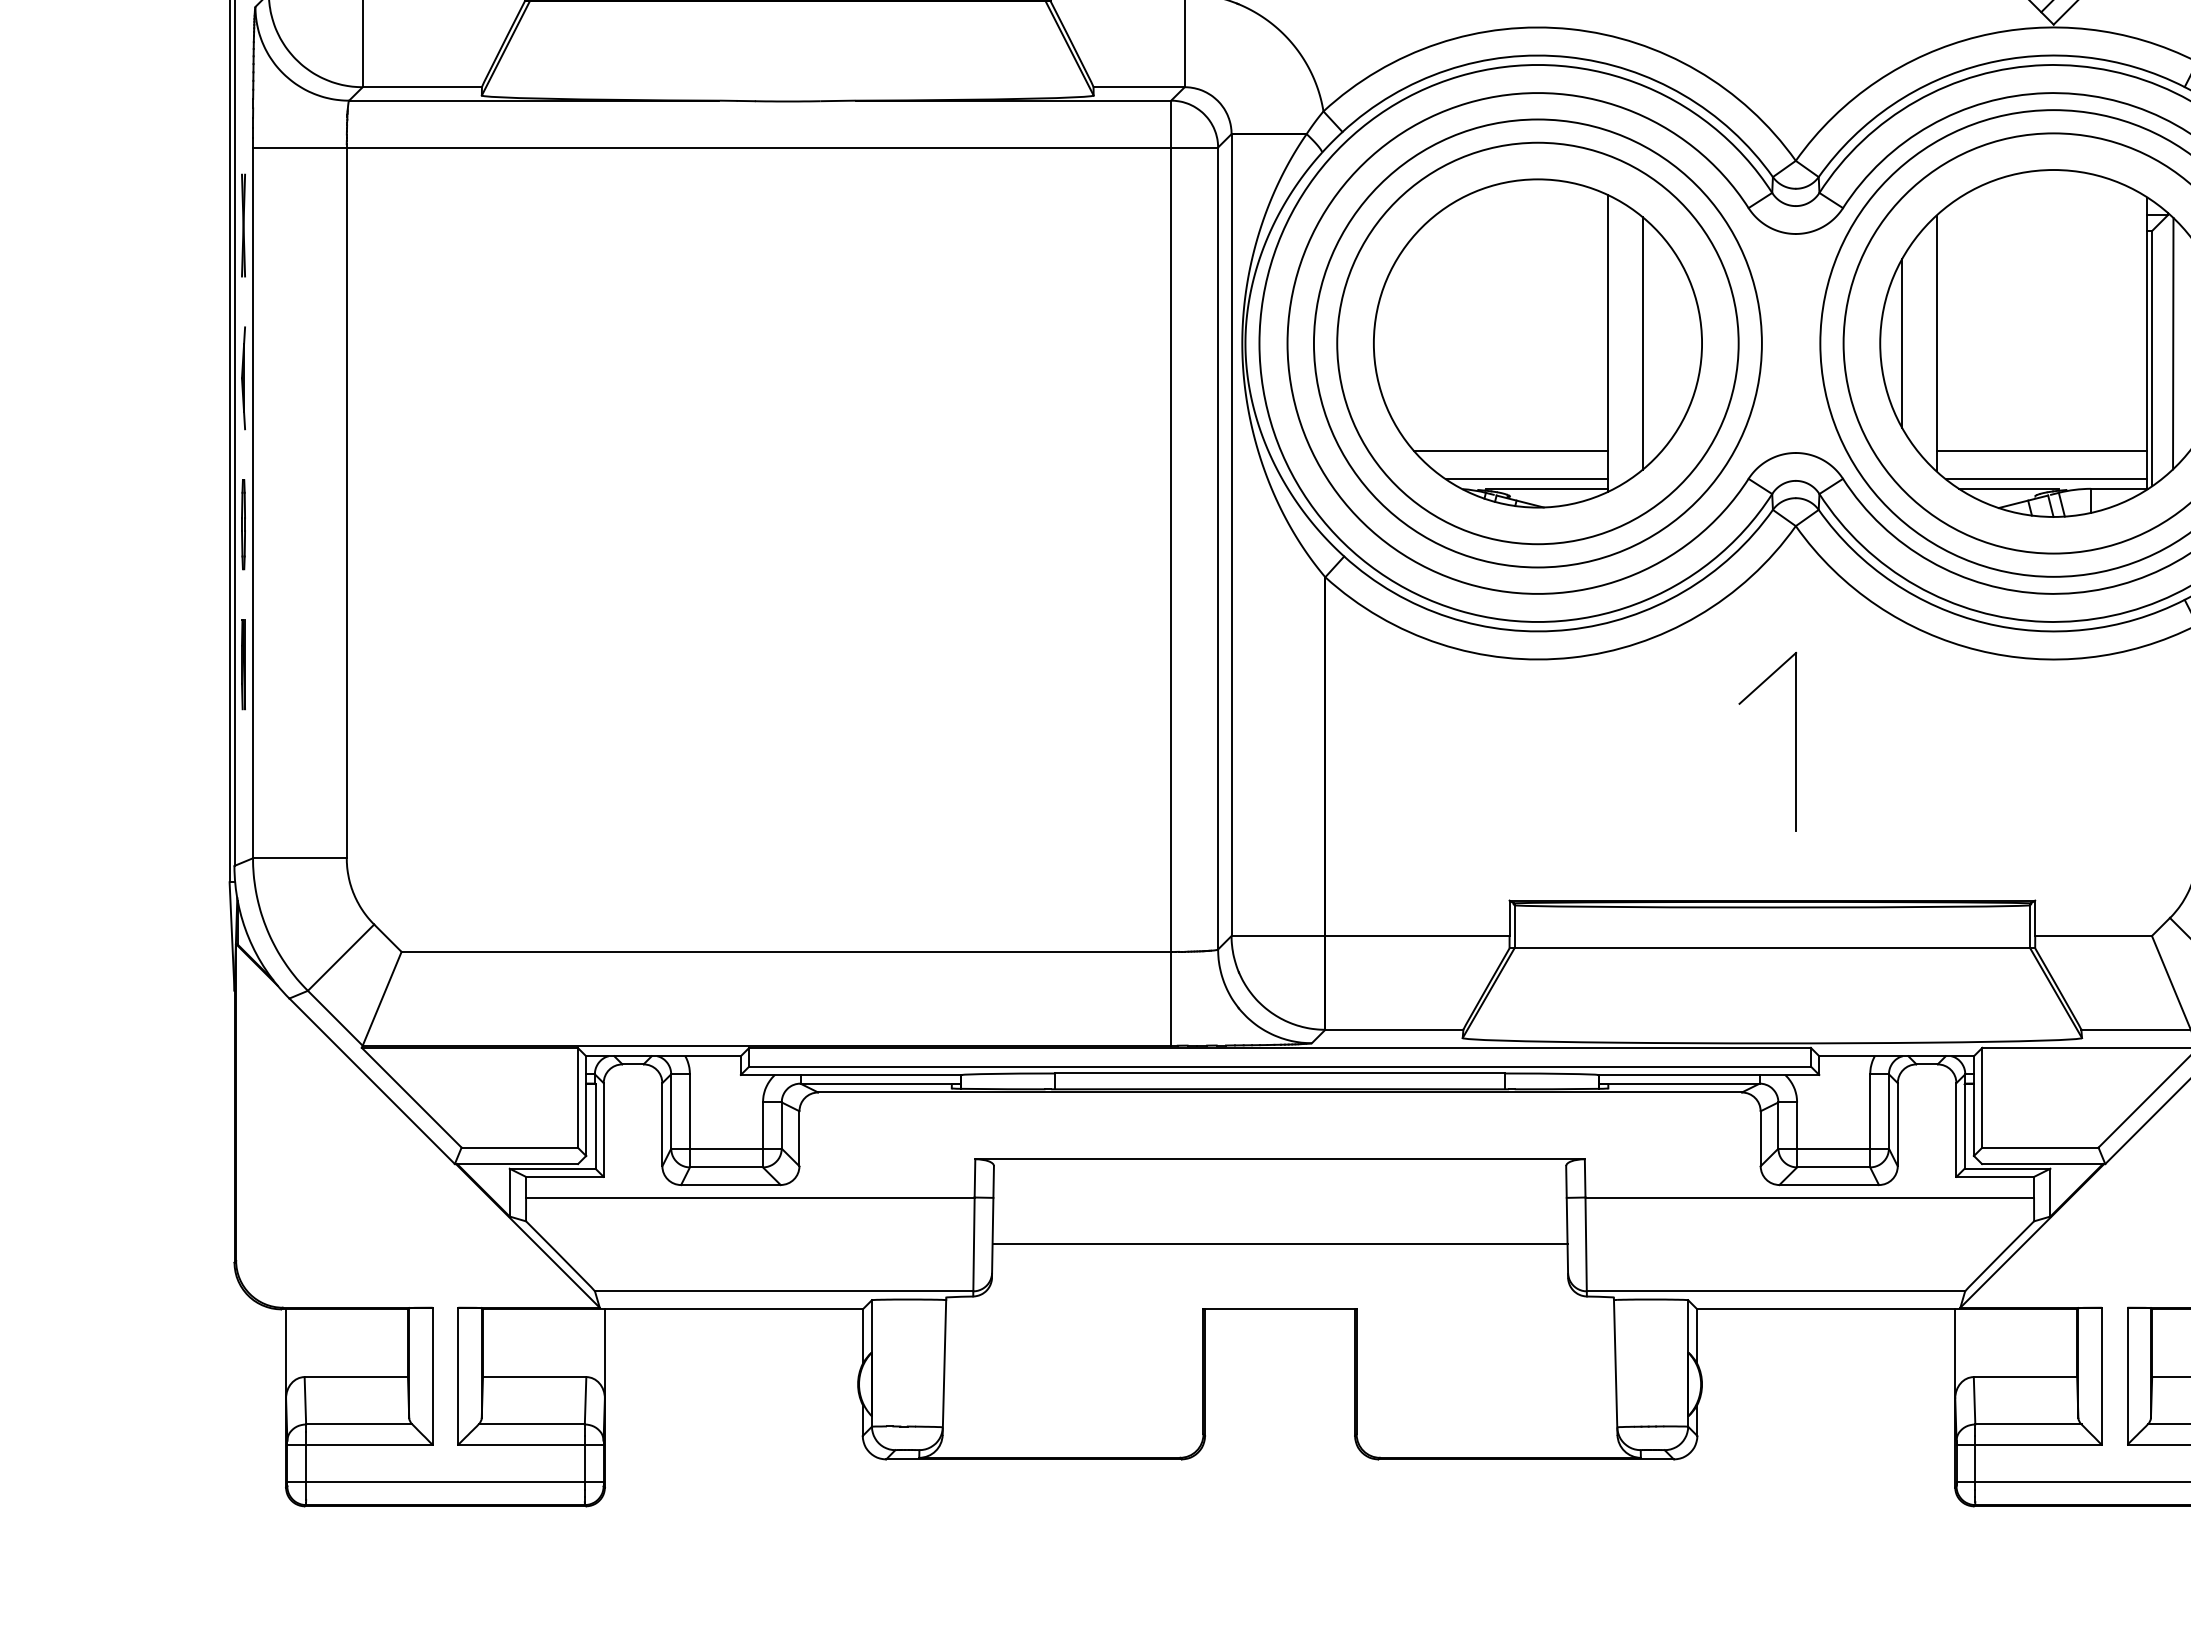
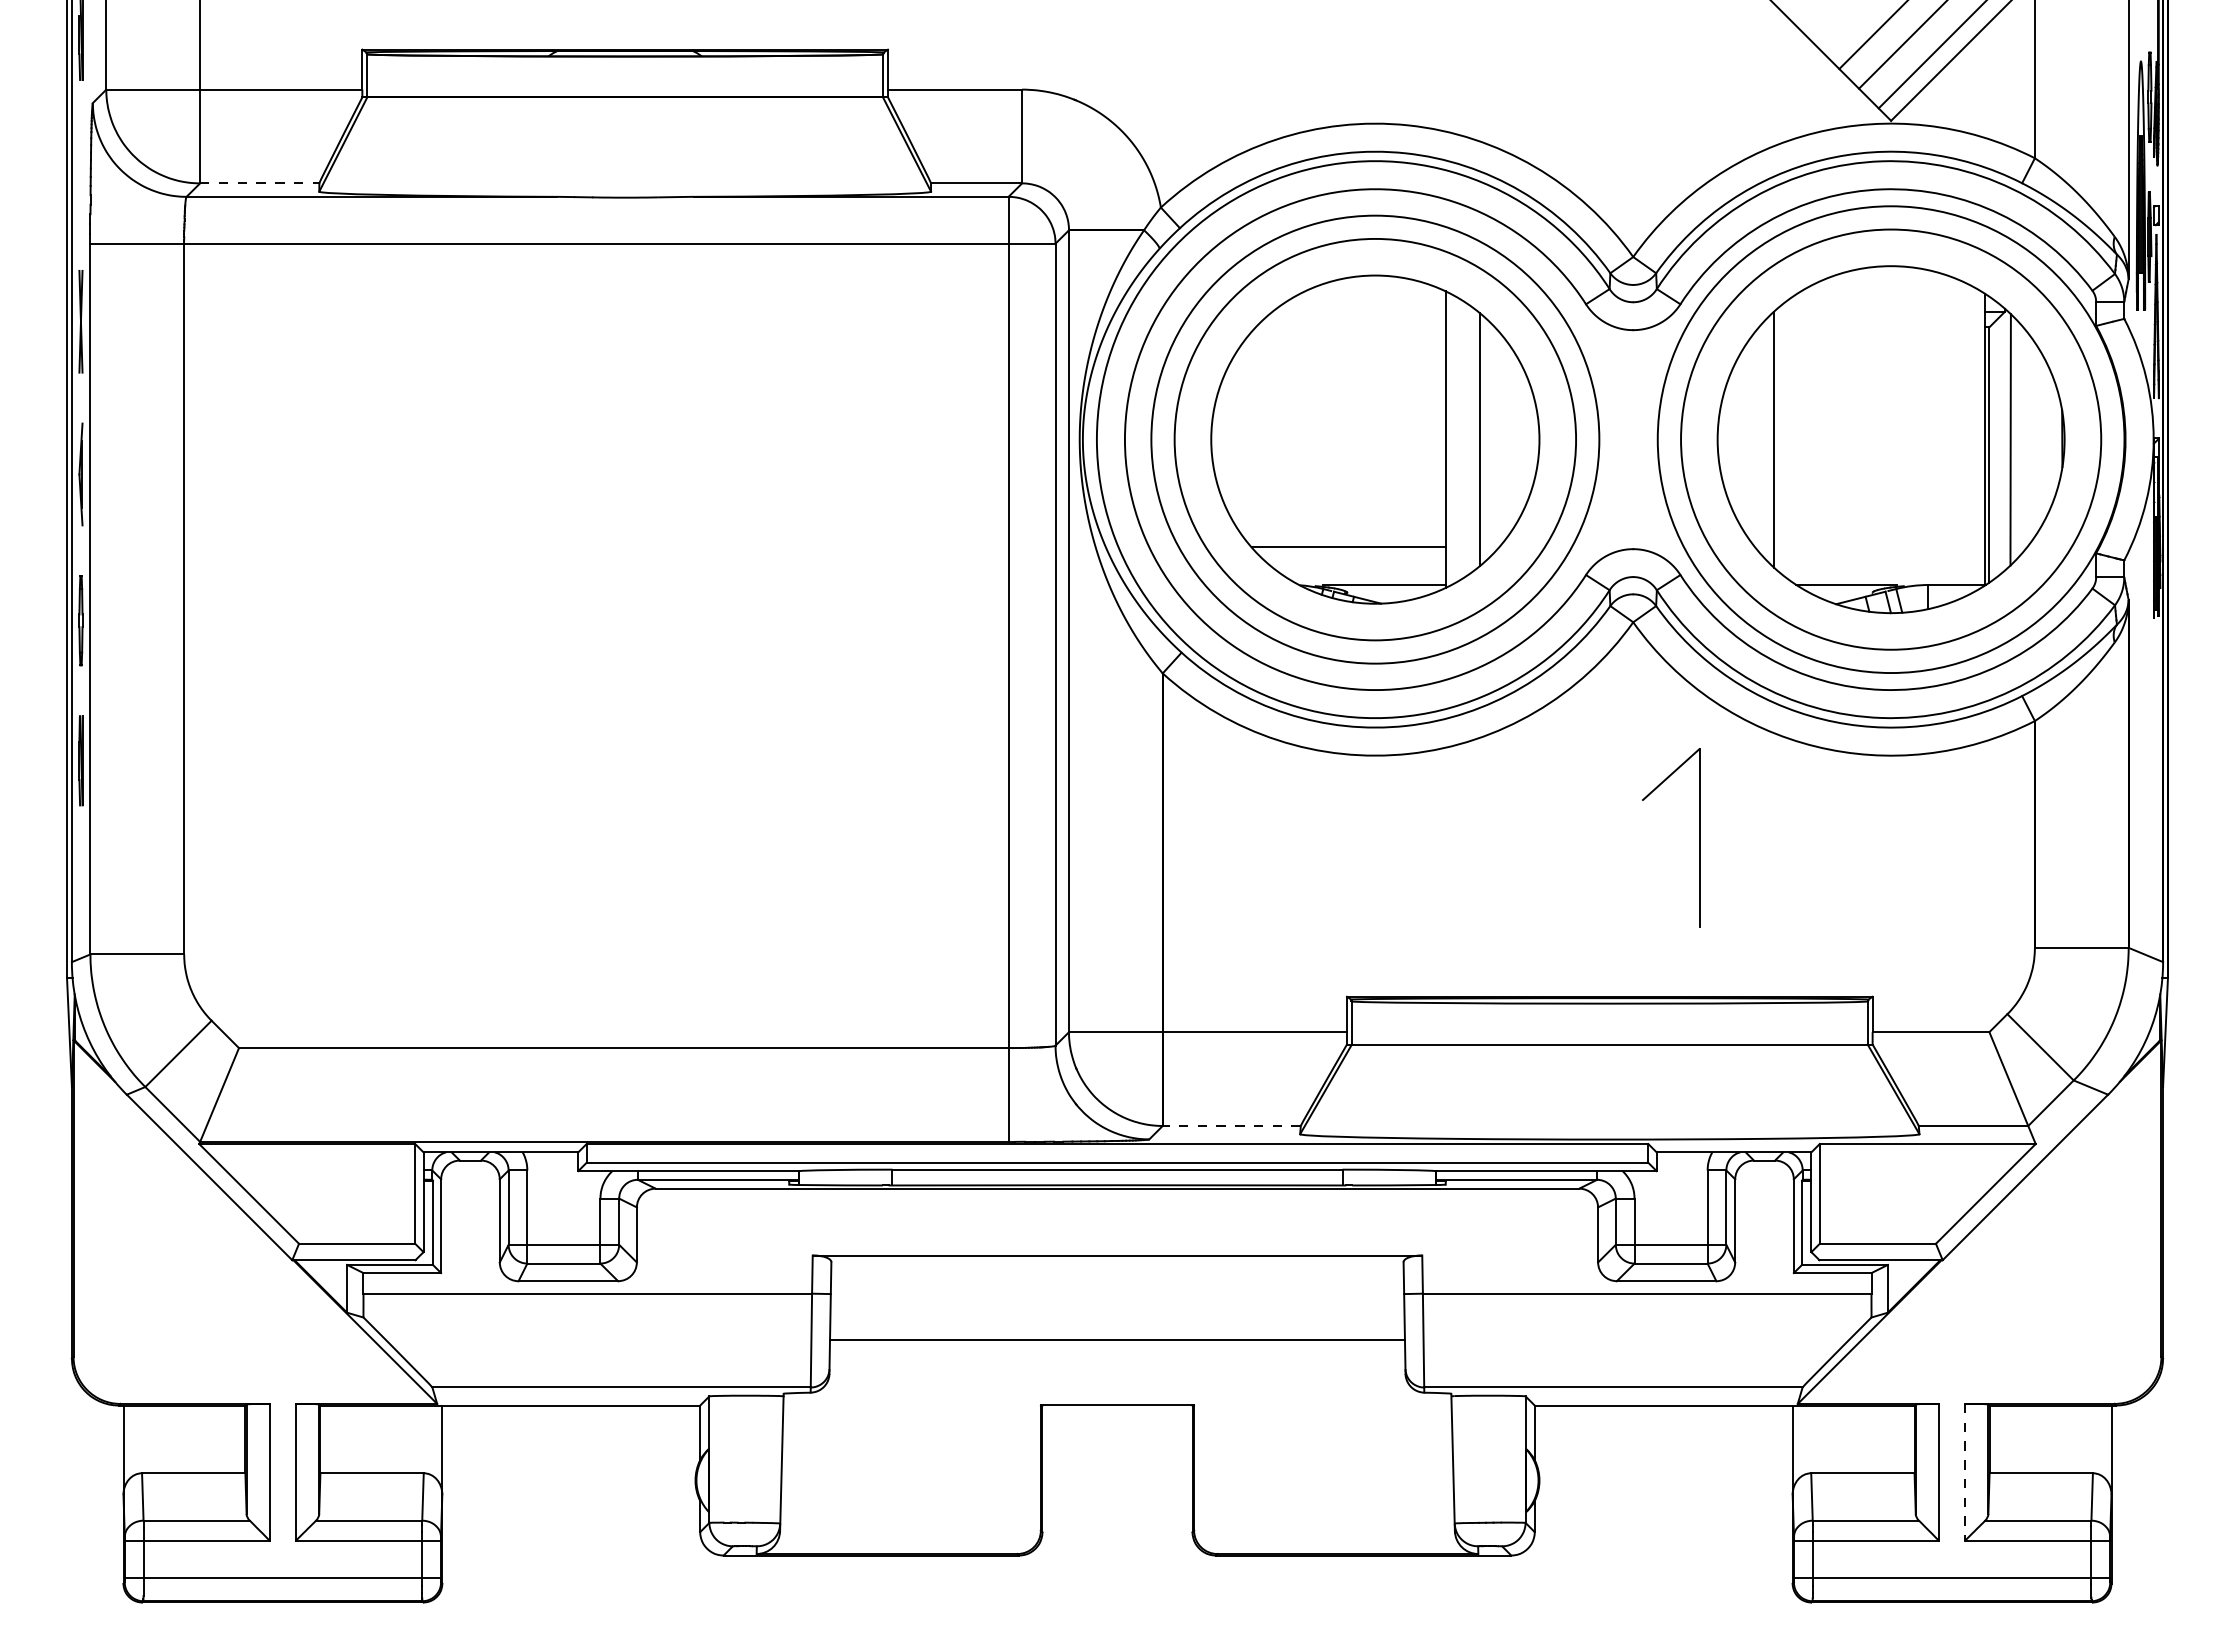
line: (422, 87) -> (259, 183), solid -> dashed
line: (1902, 343) -> (1739, 439), removed
line: (2041, 451) -> (1878, 547), removed
line: (1527, 479) -> (1364, 575), removed
line: (2046, 479) -> (1883, 575), removed
part: (1796, 741) -> (1699, 837), moved
line: (1394, 1029) -> (1231, 1125), solid -> dashed
line: (2127, 1376) -> (1964, 1472), solid -> dashed

